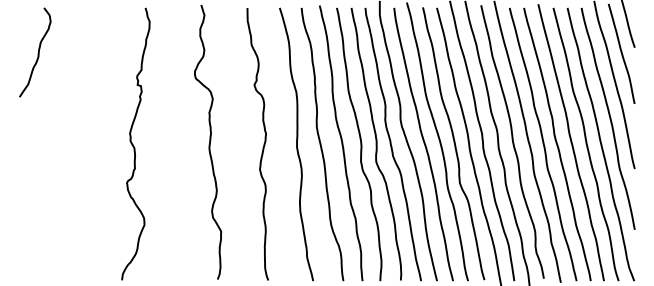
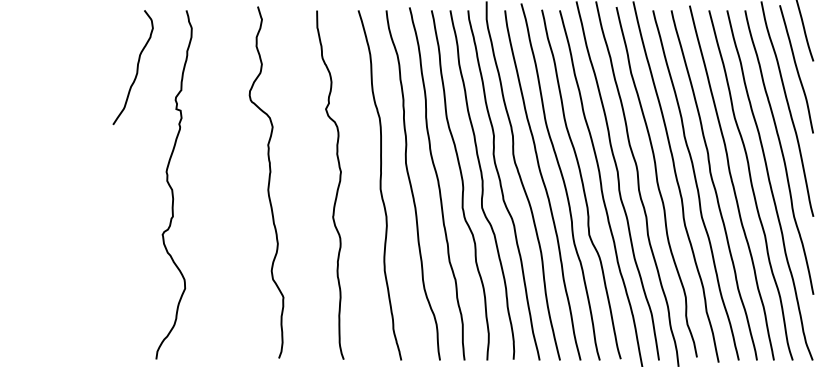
curve: (37, 52) -> (136, 67), moved

